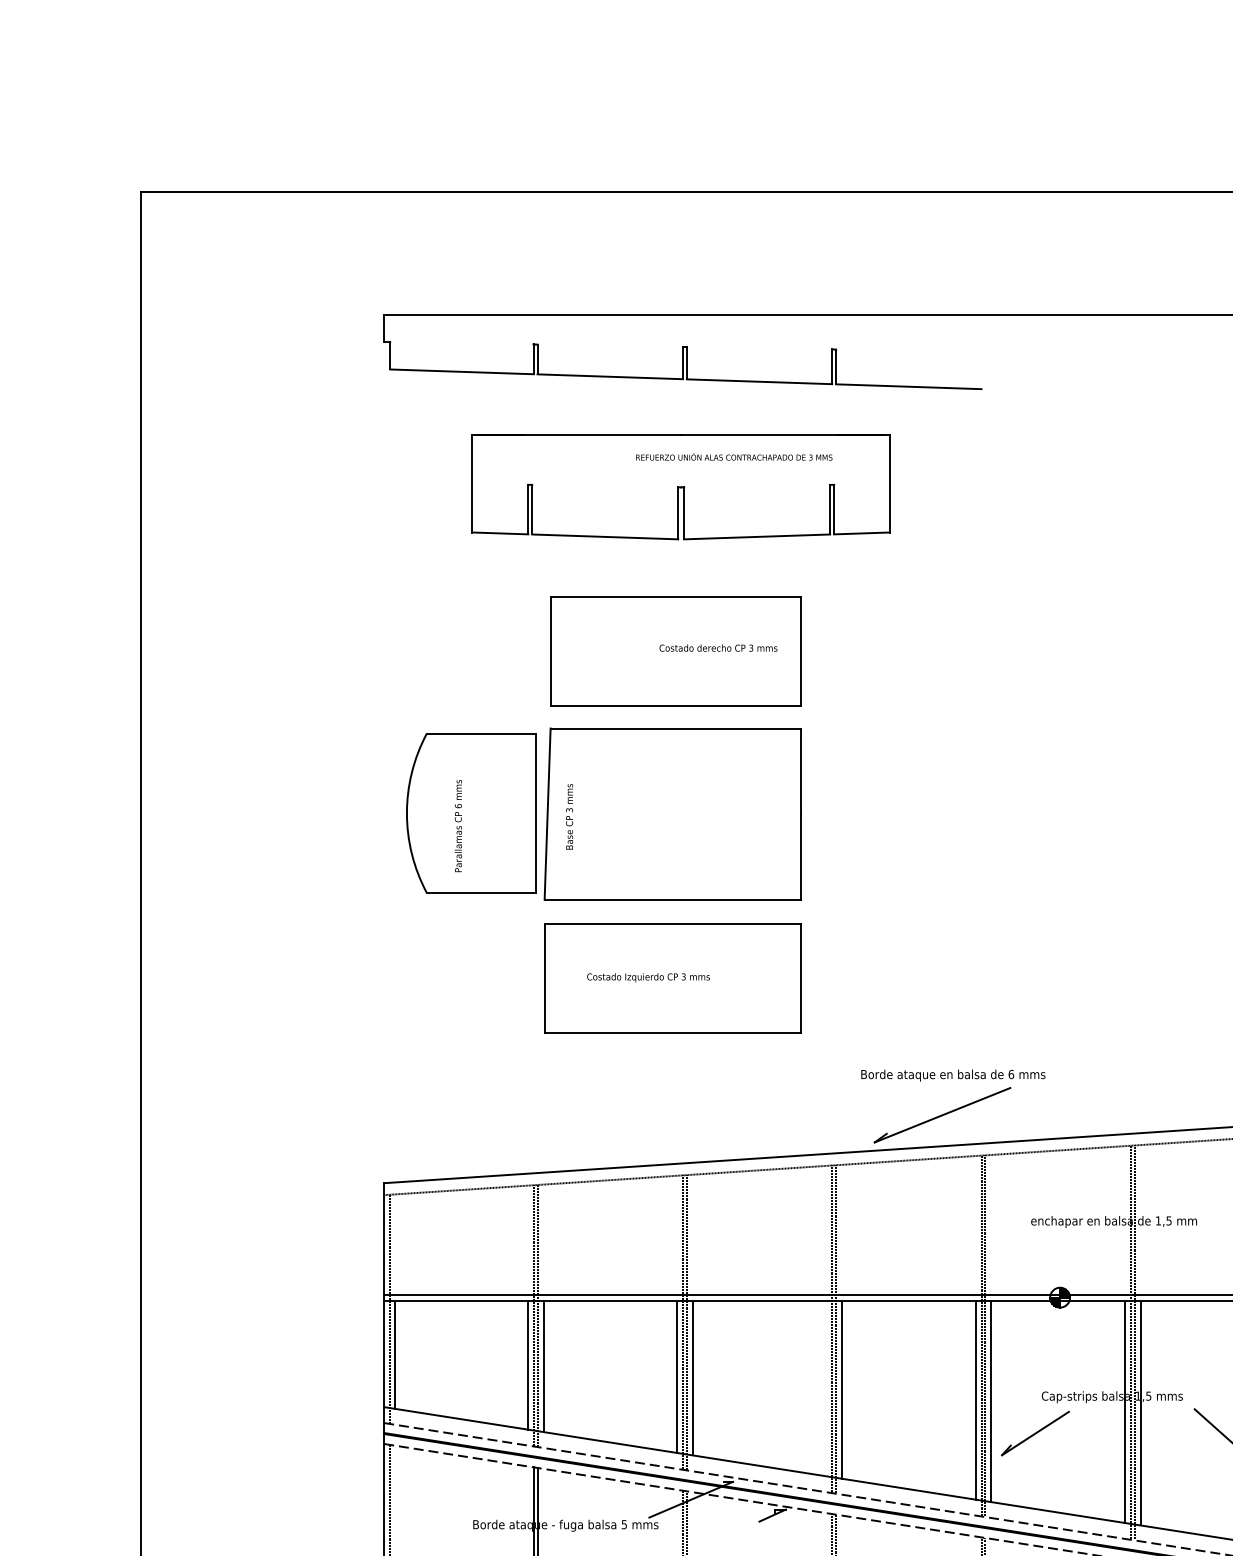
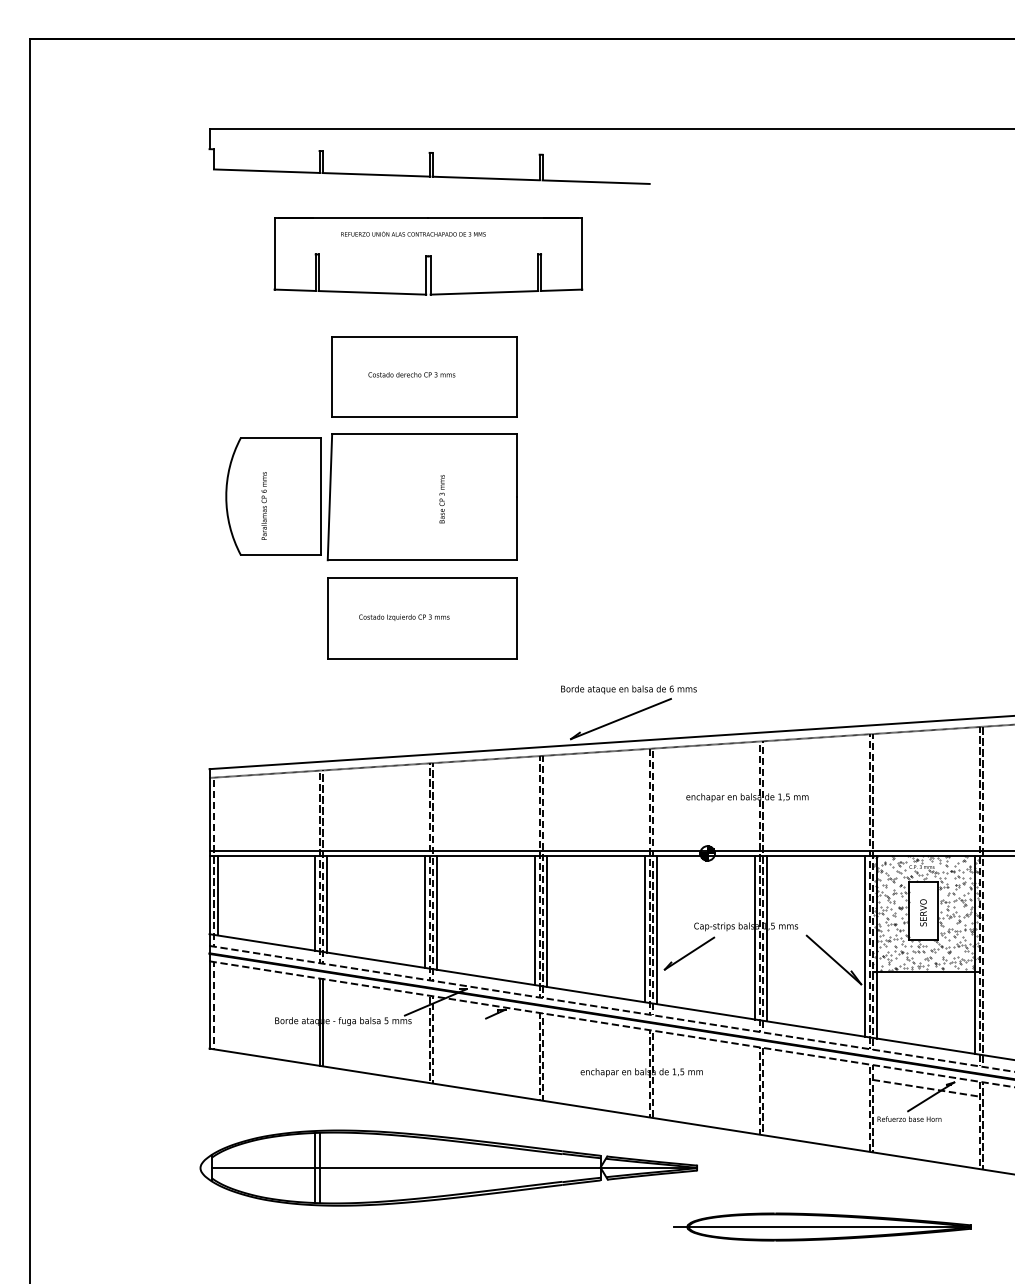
text: (734, 456) -> (413, 233), moved
text: (717, 647) -> (411, 374), moved
text: (568, 817) -> (441, 499), moved
line: (826, 1388) -> (535, 920), added

